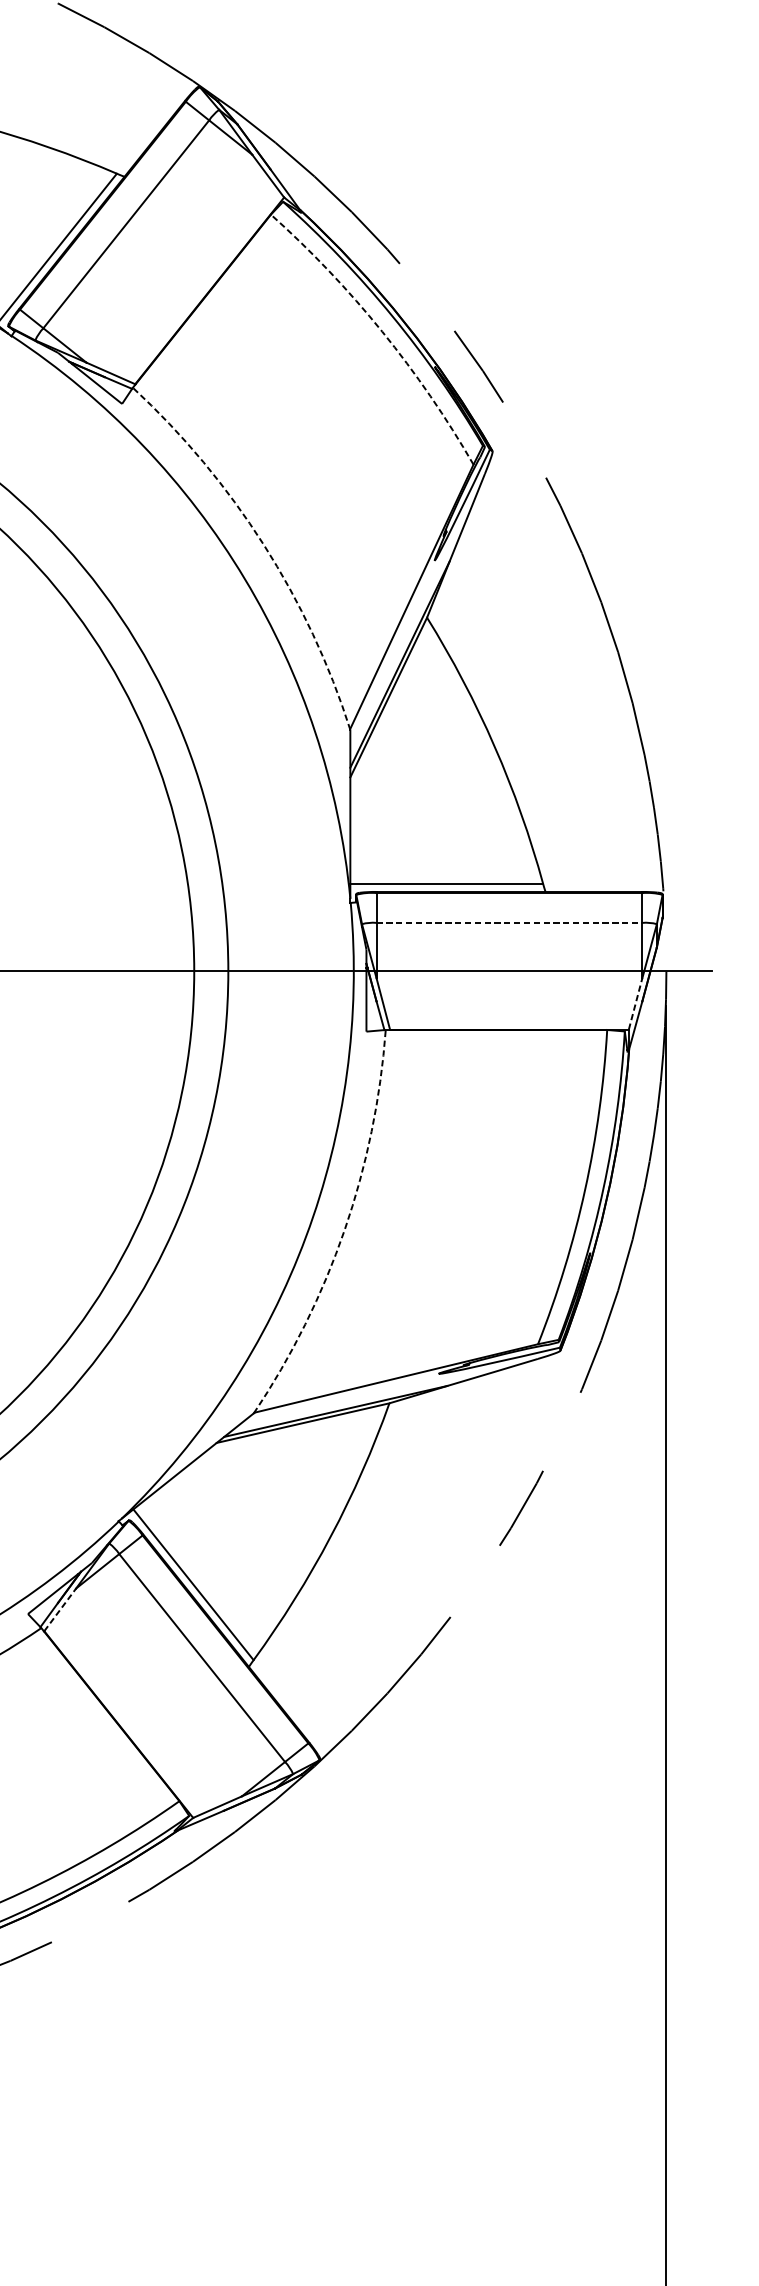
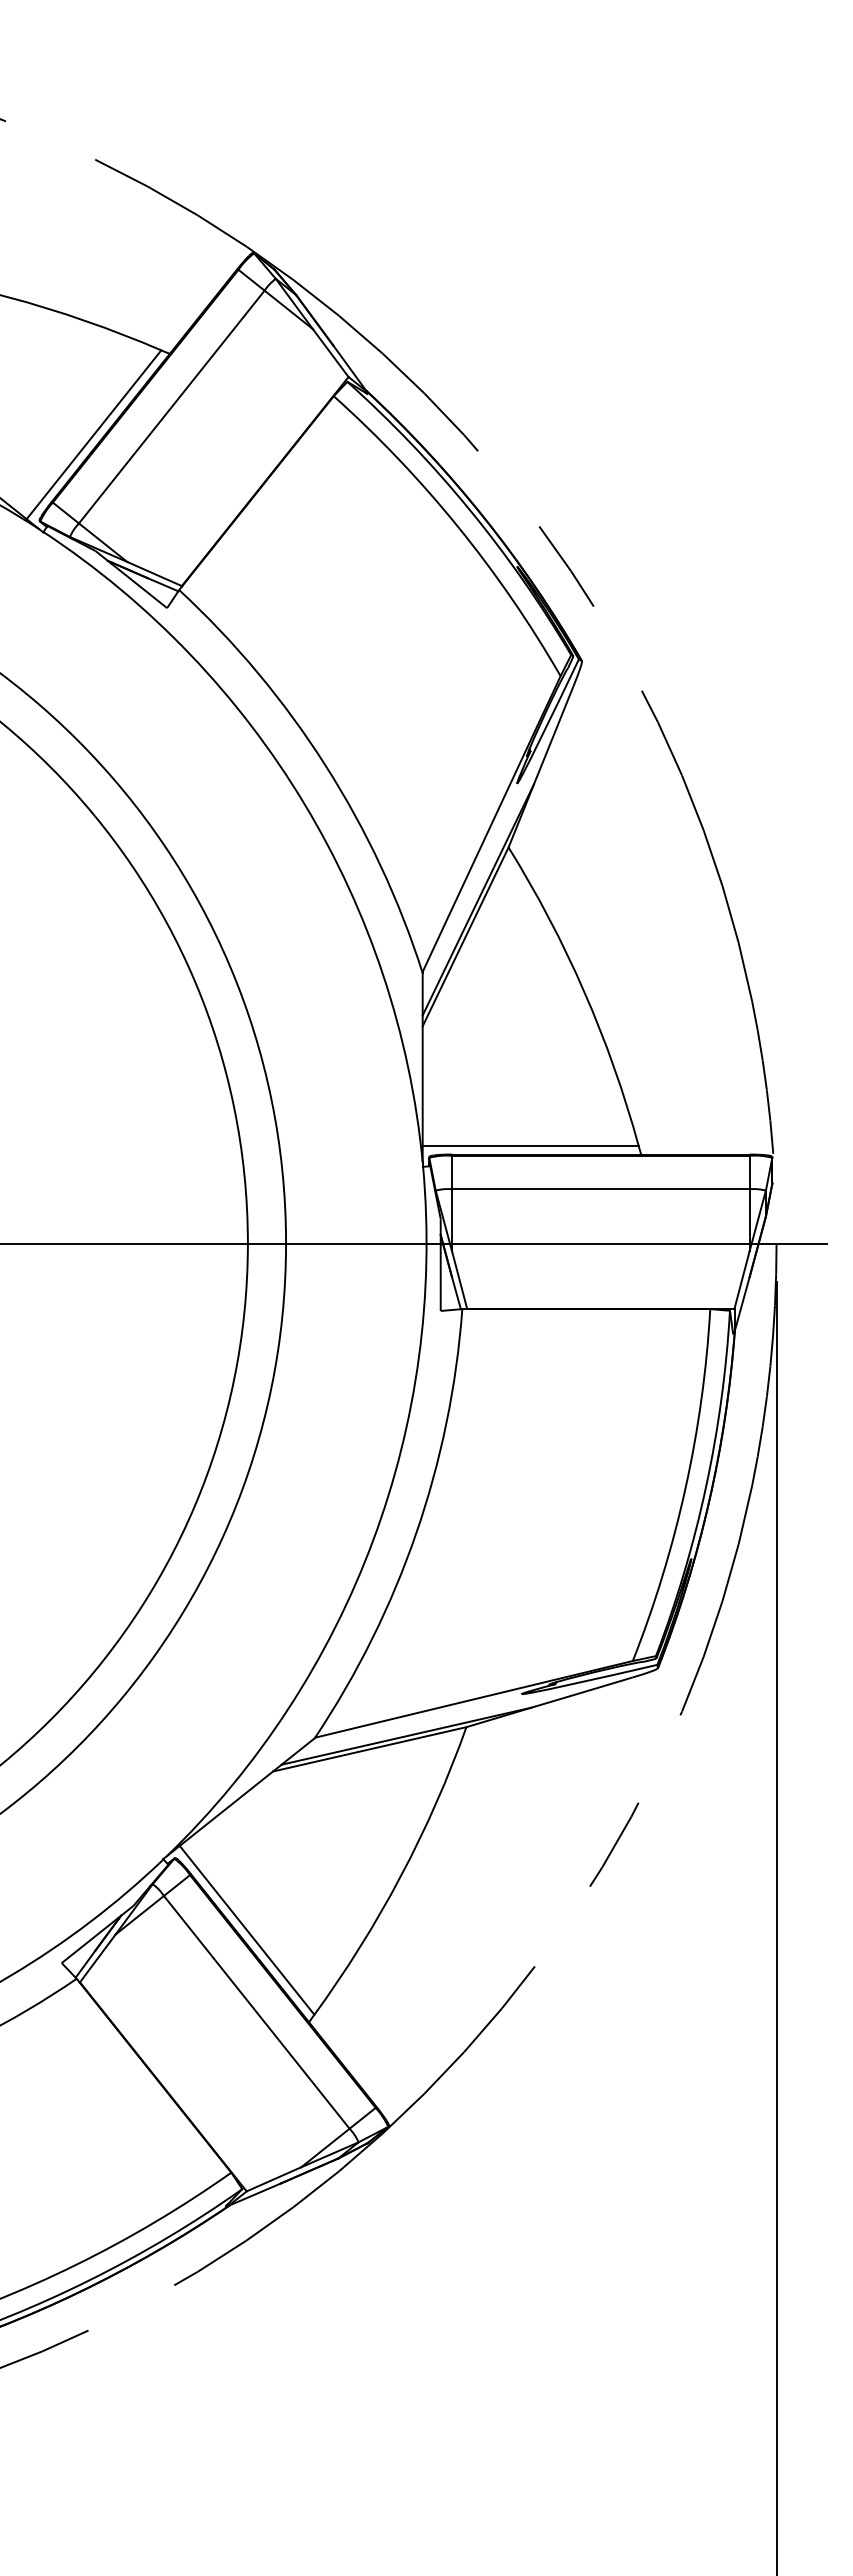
arc: (382, 331) -> (458, 527), dashed -> solid
arc: (263, 544) -> (325, 765), dashed -> solid
line: (509, 923) -> (600, 1189), dashed -> solid
line: (635, 1003) -> (742, 1279), dashed -> solid
arc: (344, 1230) -> (416, 1533), dashed -> solid
line: (59, 1609) -> (97, 1958), dashed -> solid

